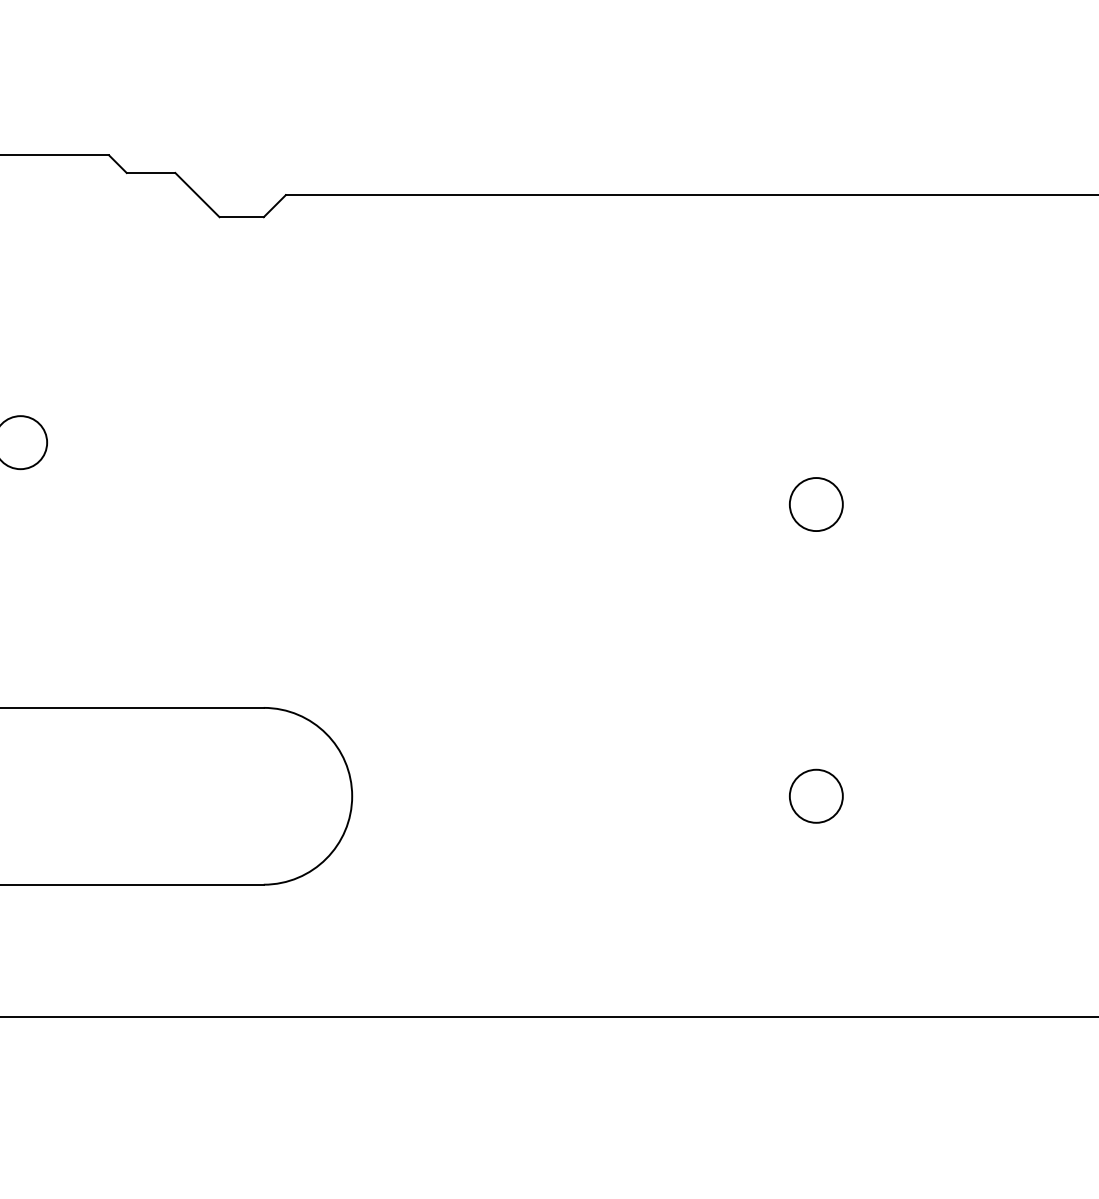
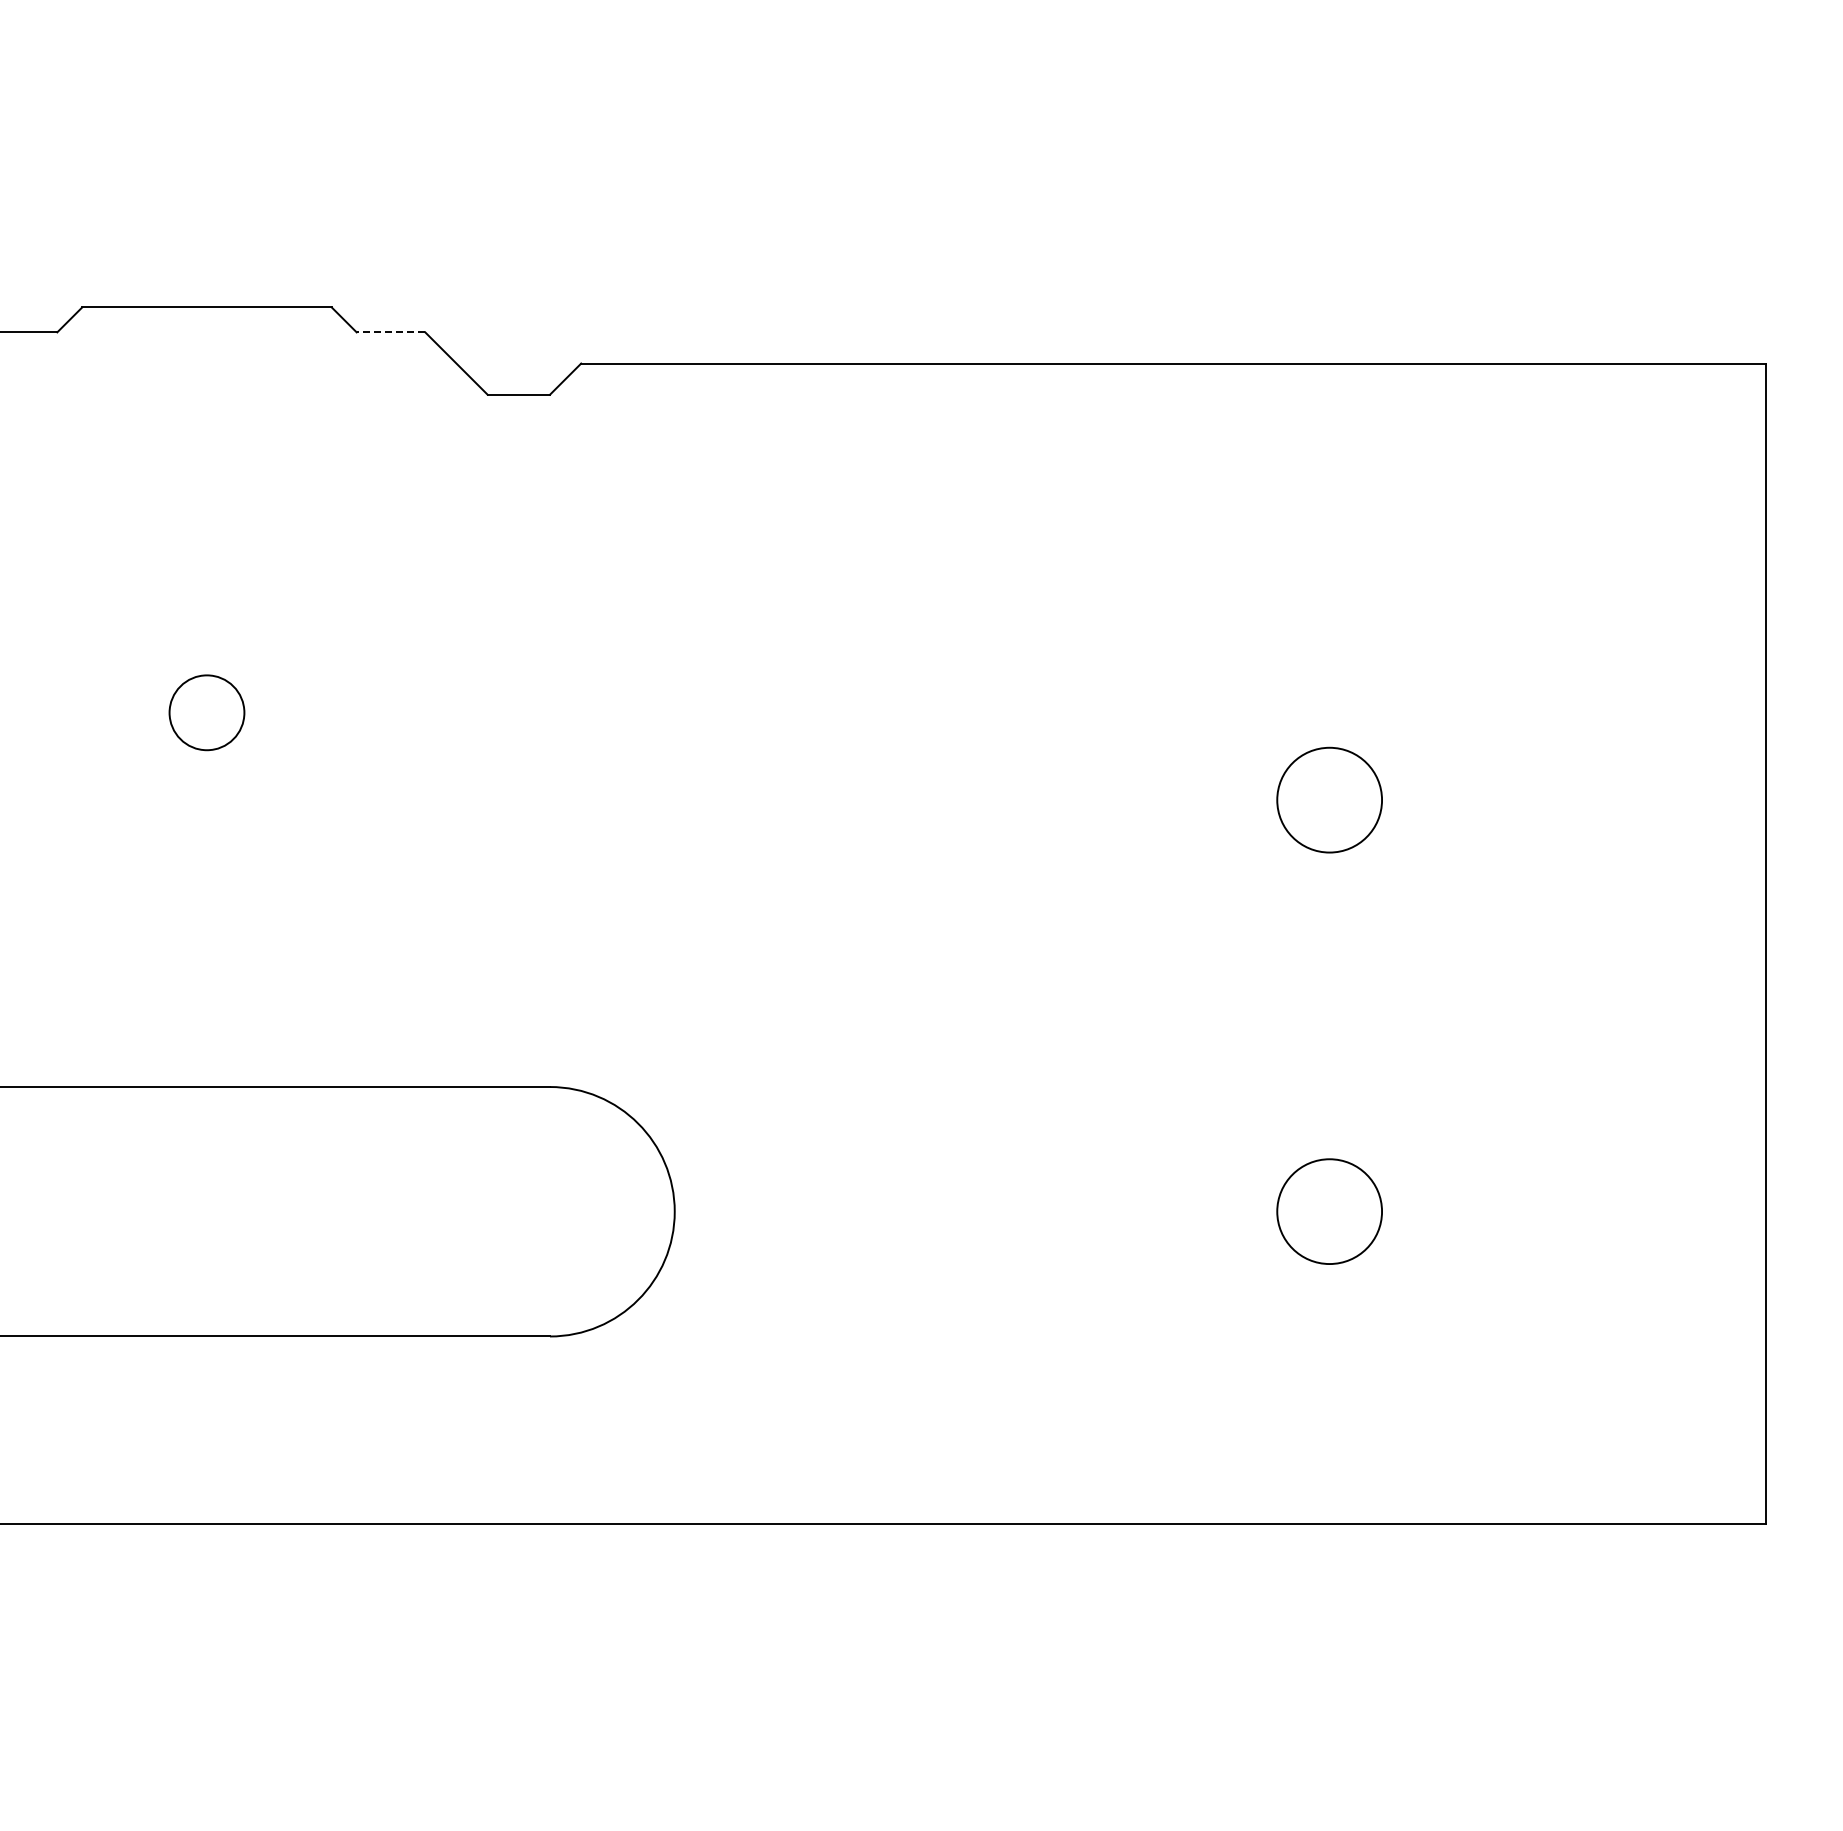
line: (150, 173) -> (390, 332), solid -> dashed
circle: (816, 504) -> (1329, 799), size x1.4
circle: (816, 796) -> (1329, 1211), size x1.4

